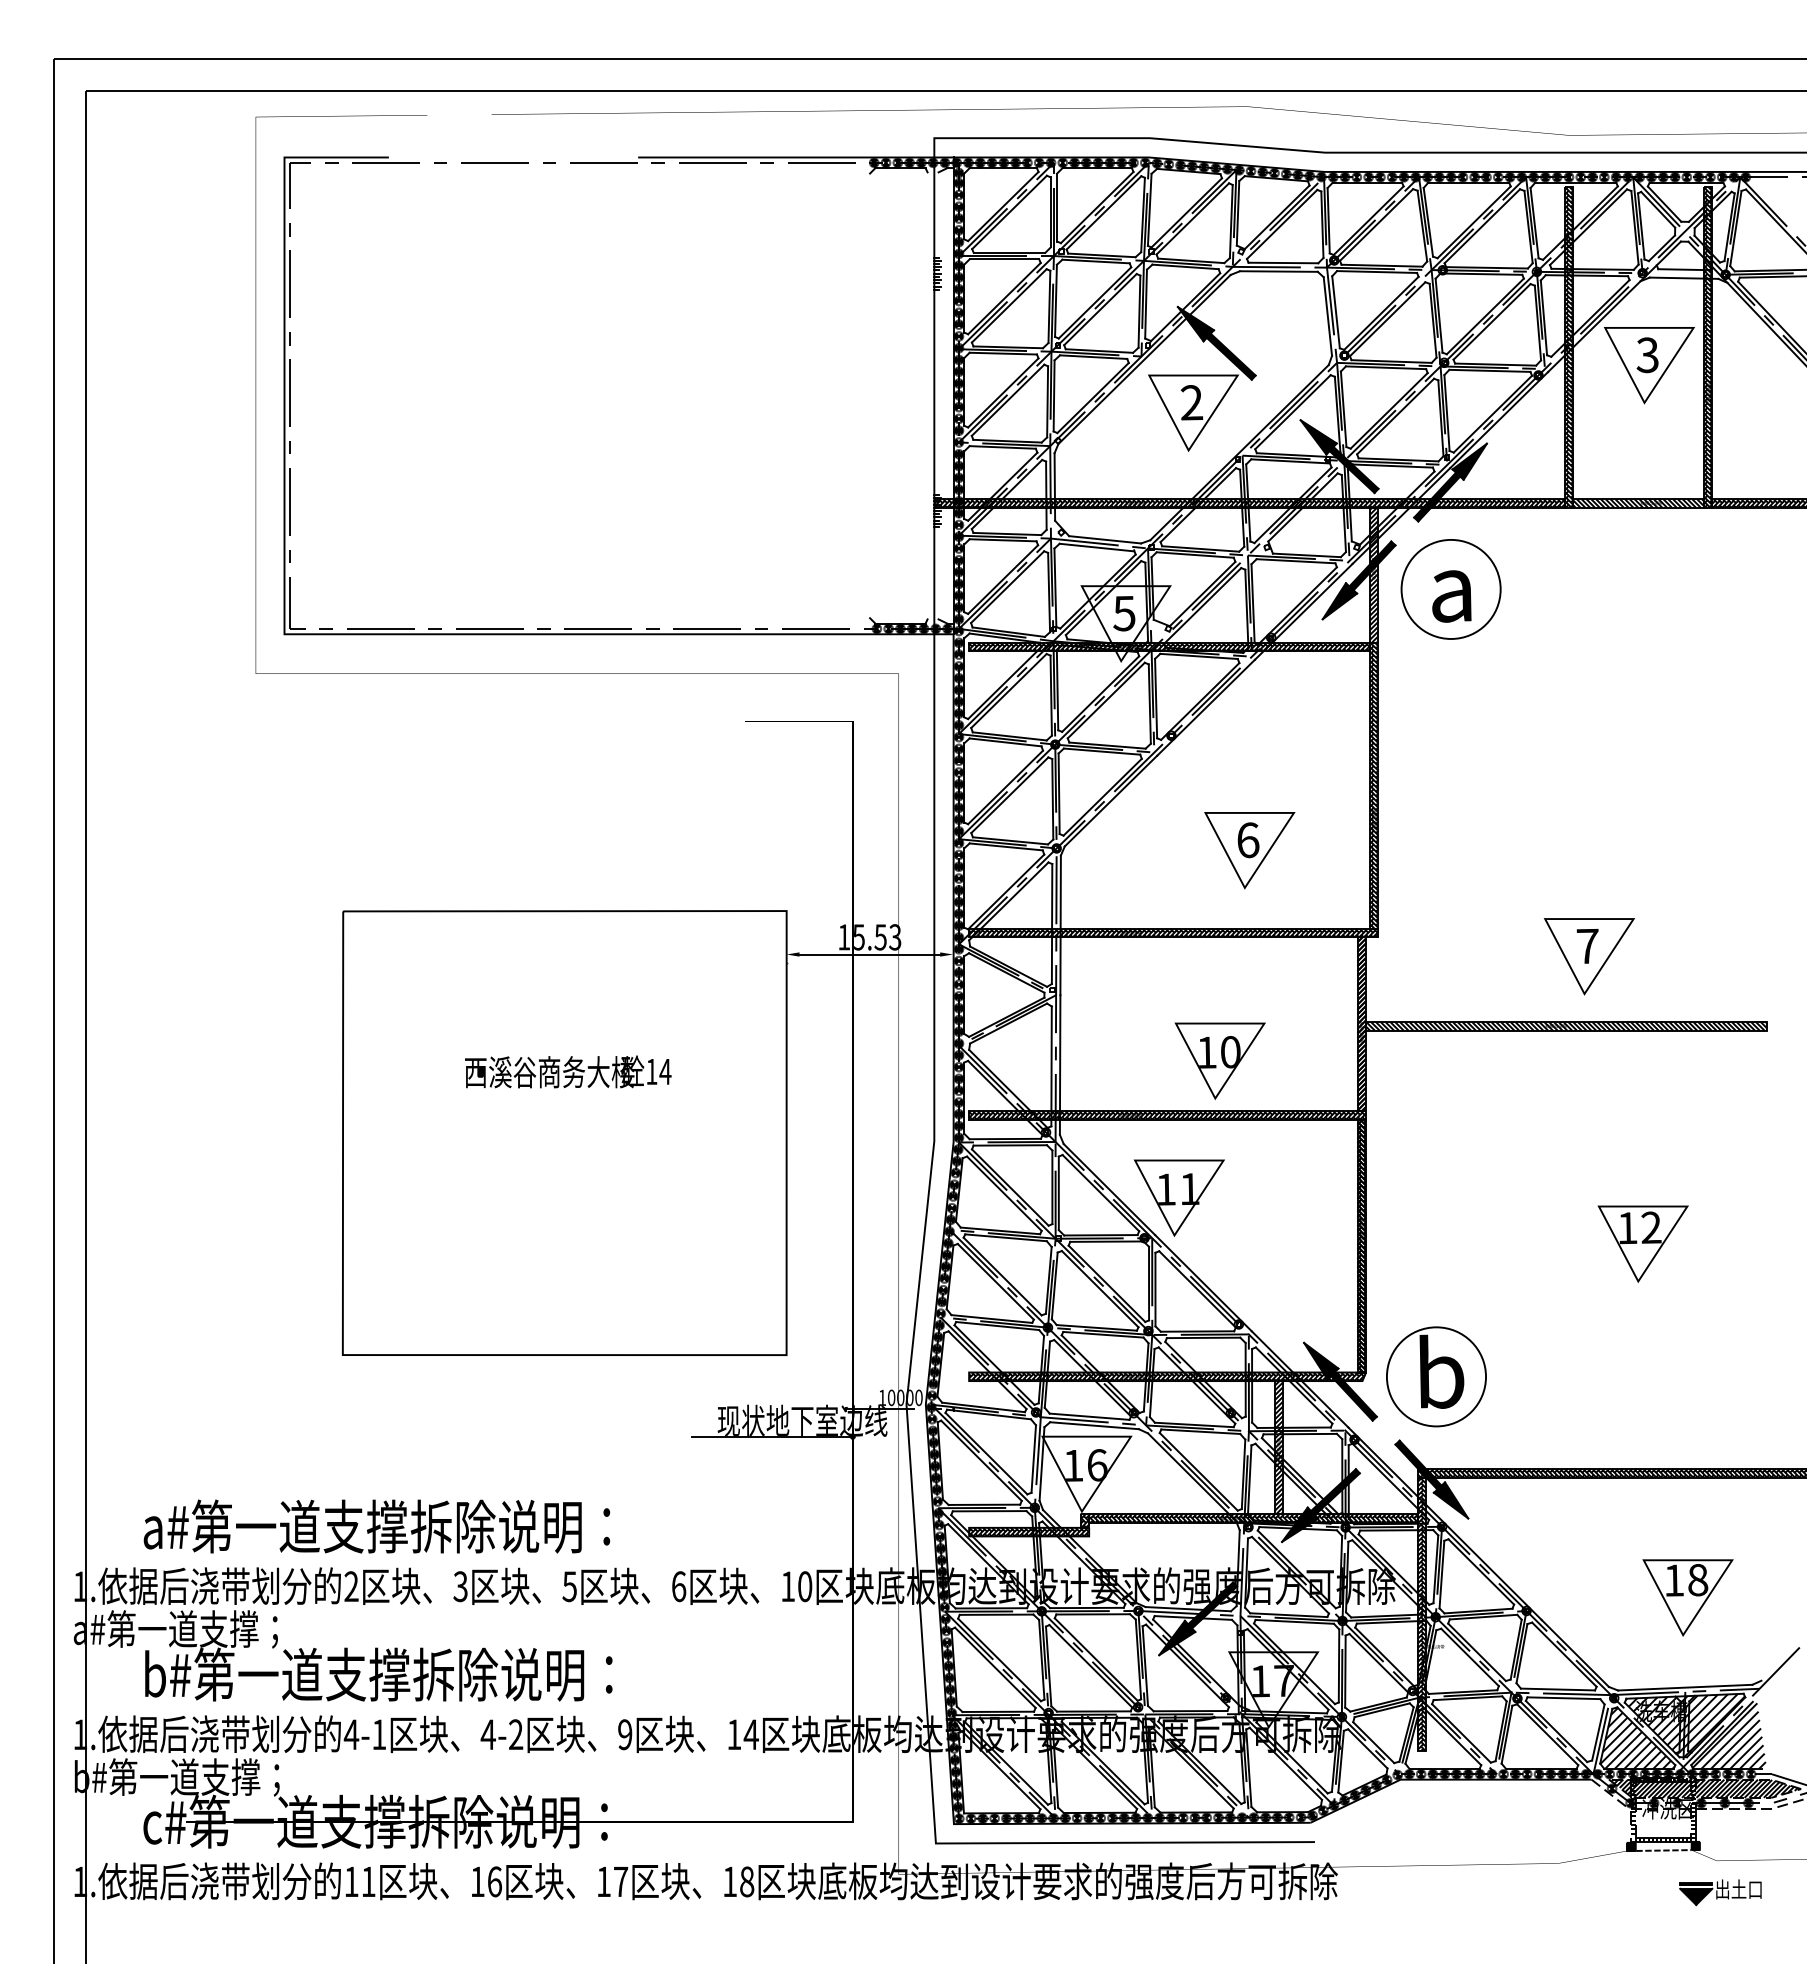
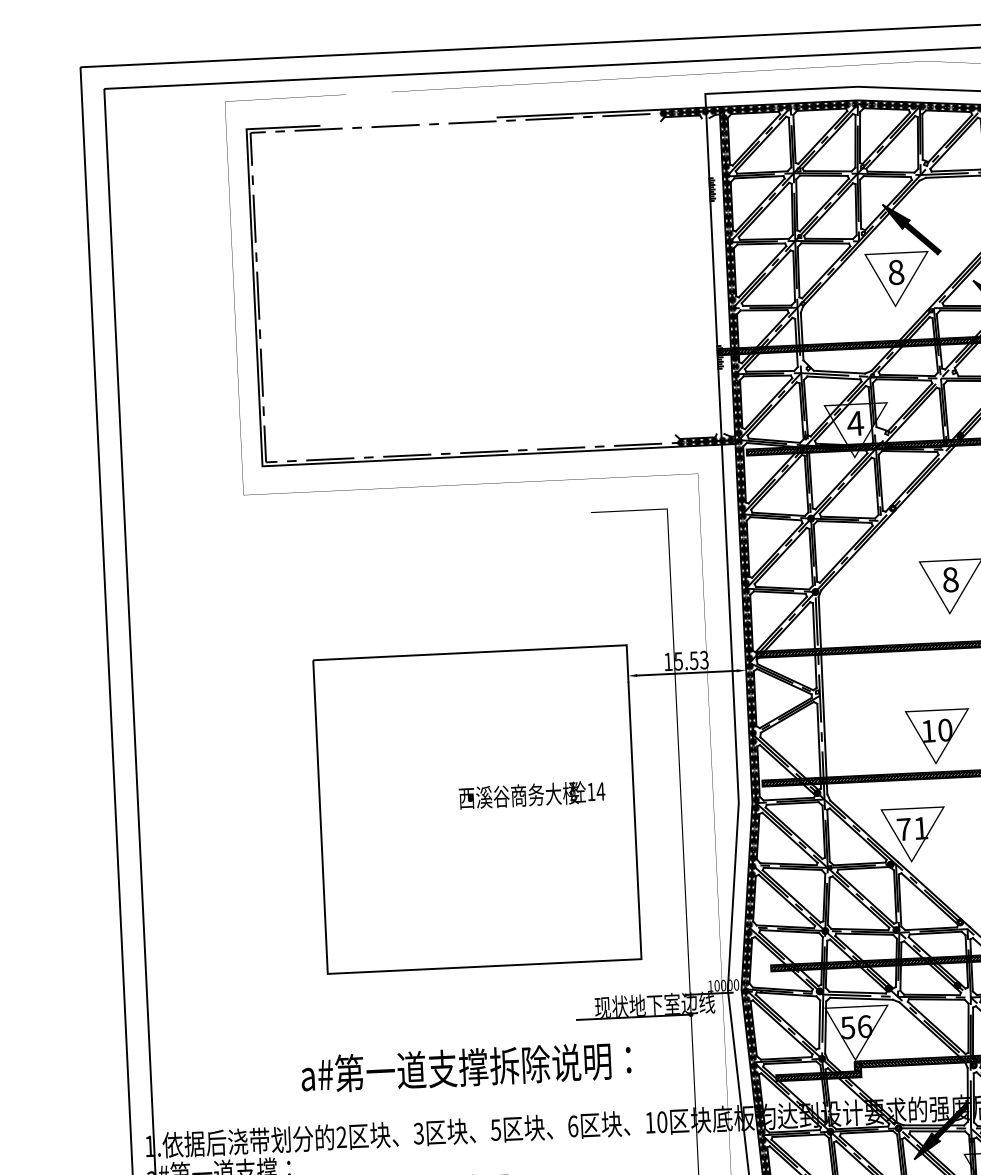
text: (1191, 402) -> (895, 272), 2 -> 8
text: (1124, 613) -> (855, 423), 5 -> 4
text: (1248, 840) -> (950, 579), 6 -> 8
text: (568, 1071) -> (532, 794), moved
text: (1165, 1189) -> (903, 829), 11 -> 71
text: (1073, 1466) -> (848, 1028), 16 -> 56
text: (376, 1526) -> (465, 1067), moved

